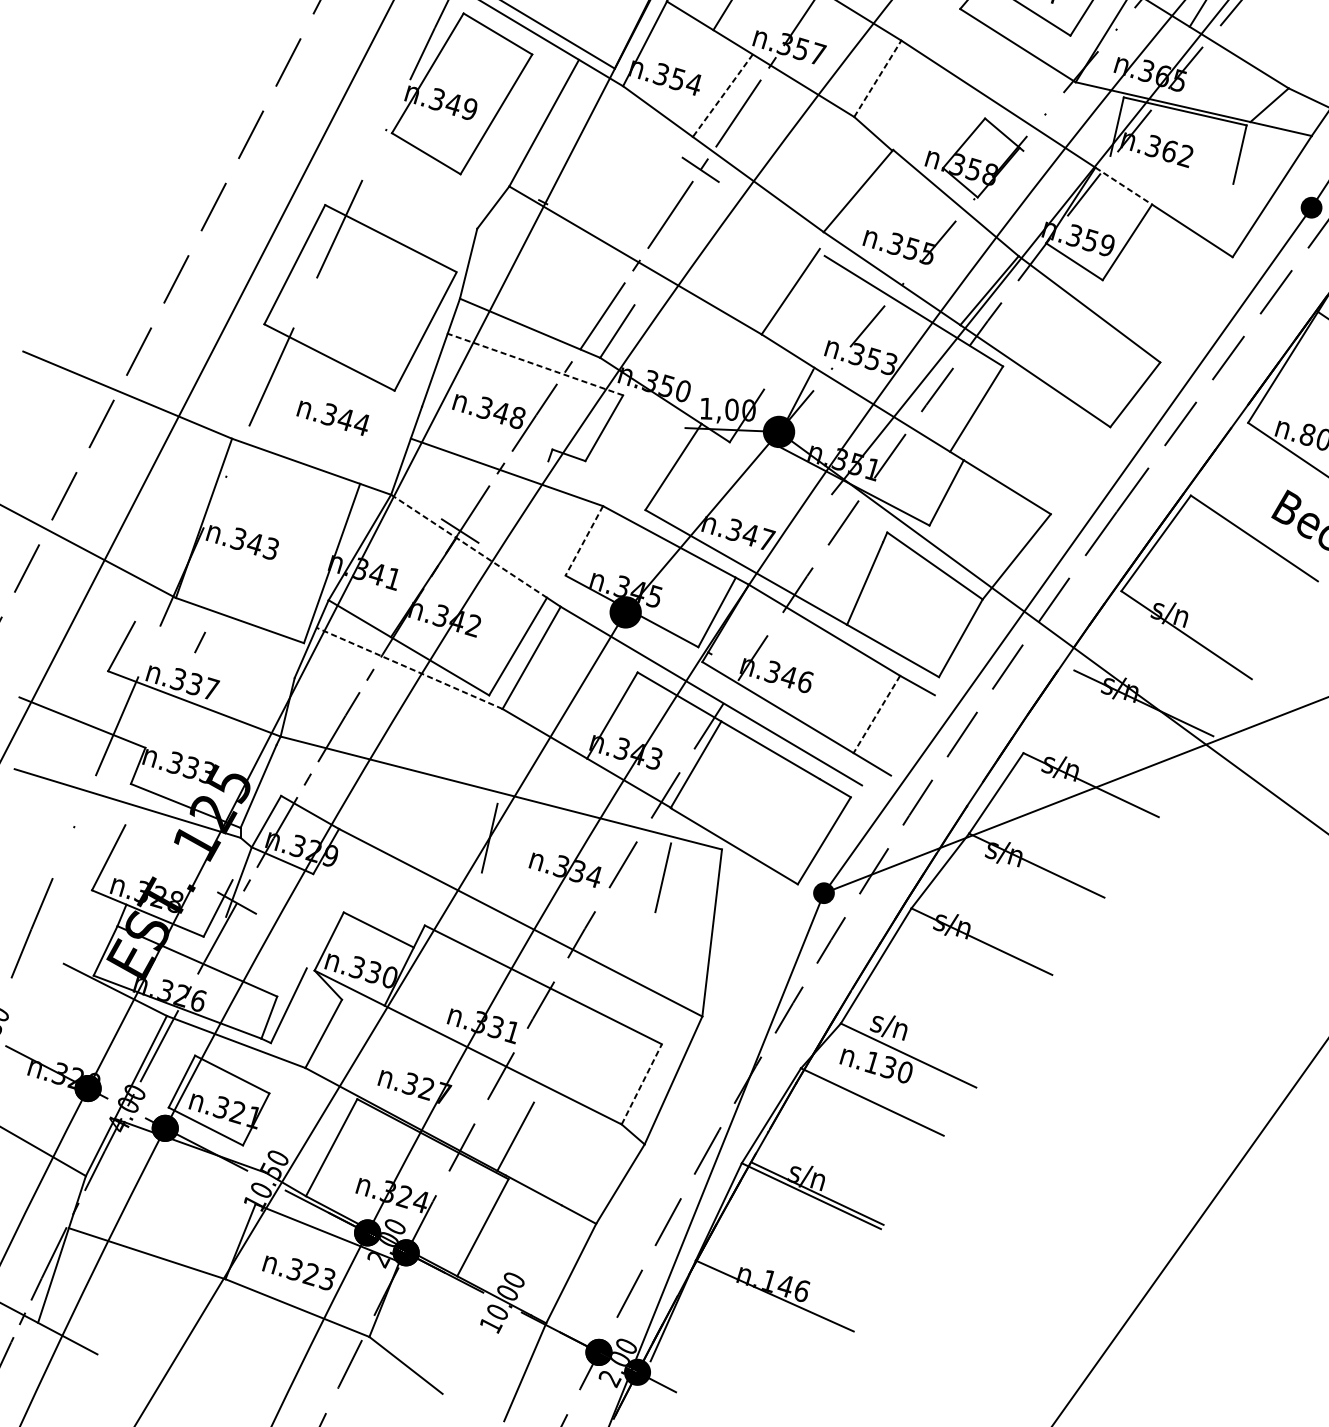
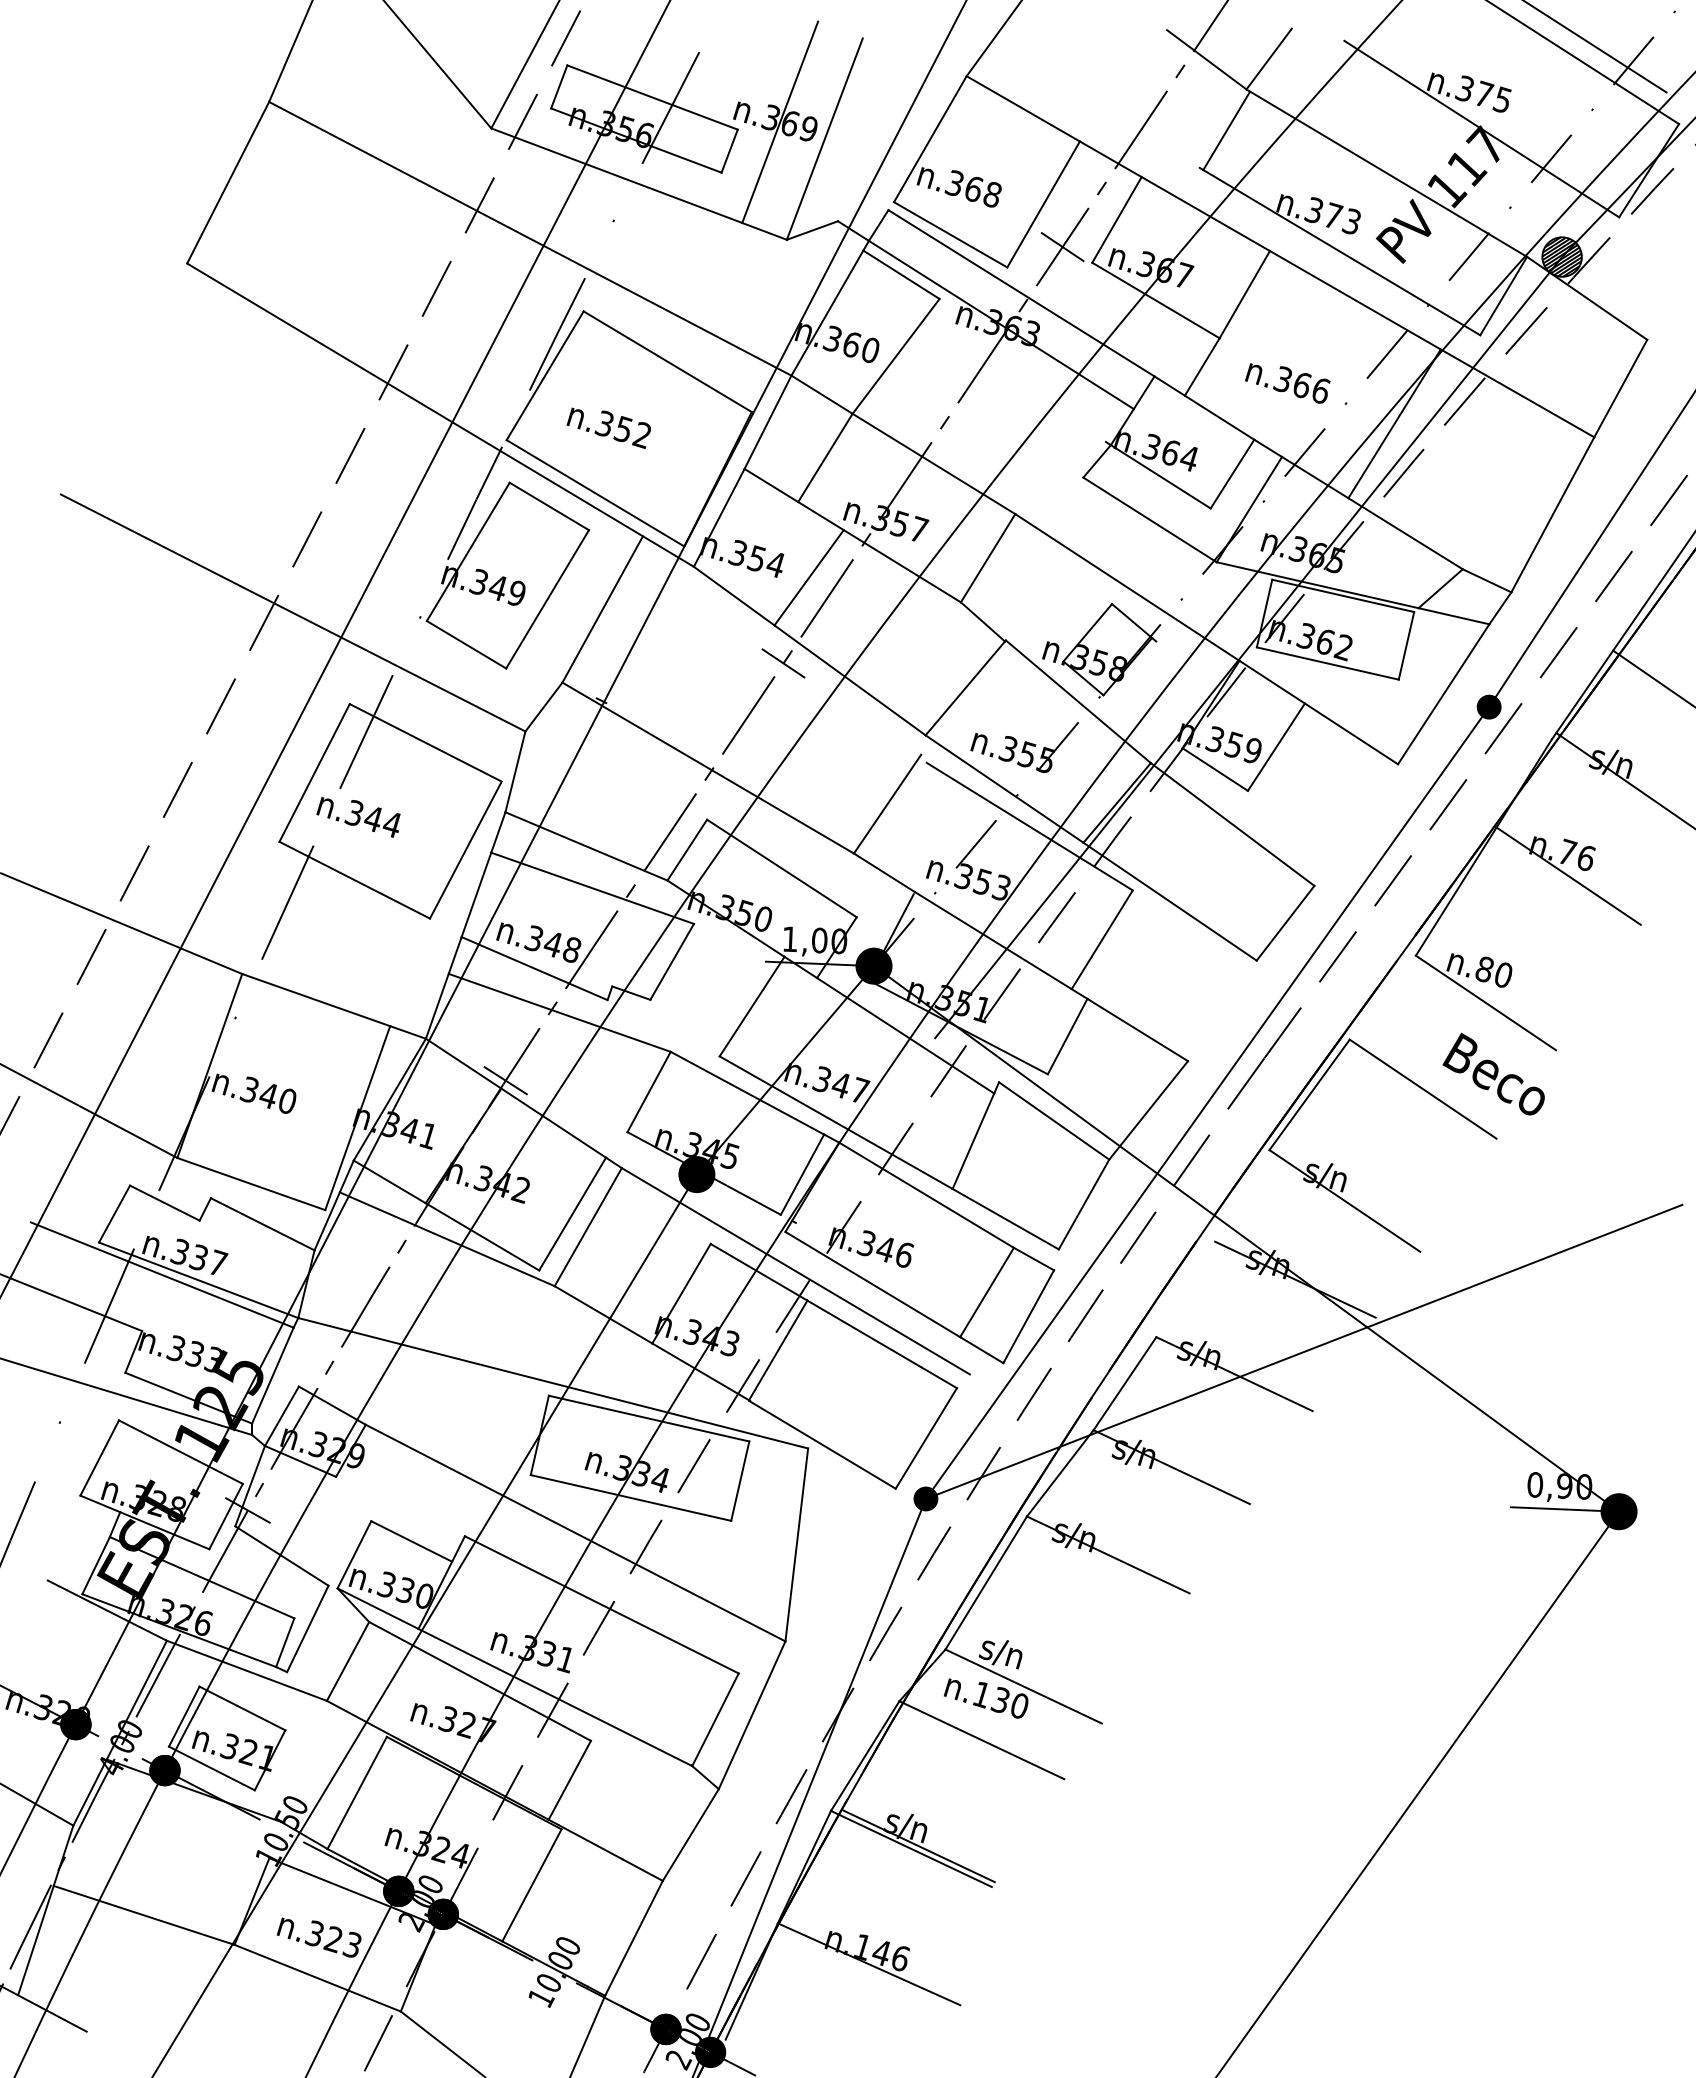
line: (878, 79) -> (988, 558), dashed -> solid
line: (723, 95) -> (809, 577), dashed -> solid
line: (275, 125) -> (292, 612), added
line: (1171, 169) -> (1327, 663), added
line: (1124, 186) -> (1272, 682), dashed -> solid
line: (698, 347) -> (781, 868), added
line: (535, 364) -> (592, 888), dashed -> solid
text: (332, 418) -> (358, 817), moved
line: (485, 433) -> (534, 968), added
line: (806, 491) -> (905, 1035), added
line: (584, 540) -> (649, 1091), dashed -> solid
line: (468, 546) -> (515, 1098), dashed -> solid
text: (270, 548) -> (286, 1100), n.343 -> n.340
line: (164, 636) -> (164, 1202), added
line: (249, 655) -> (262, 1224), added
line: (408, 668) -> (446, 1239), dashed -> solid
line: (162, 698) -> (161, 1274), added
line: (876, 714) -> (986, 1292), dashed -> solid
line: (912, 735) -> (1028, 1316), added
line: (583, 823) -> (648, 1418), added
line: (178, 852) -> (180, 1451), added
line: (568, 891) -> (630, 1497), added
line: (266, 942) -> (281, 1555), added
line: (437, 1051) -> (479, 1681), added
line: (641, 1084) -> (715, 1719), dashed -> solid

